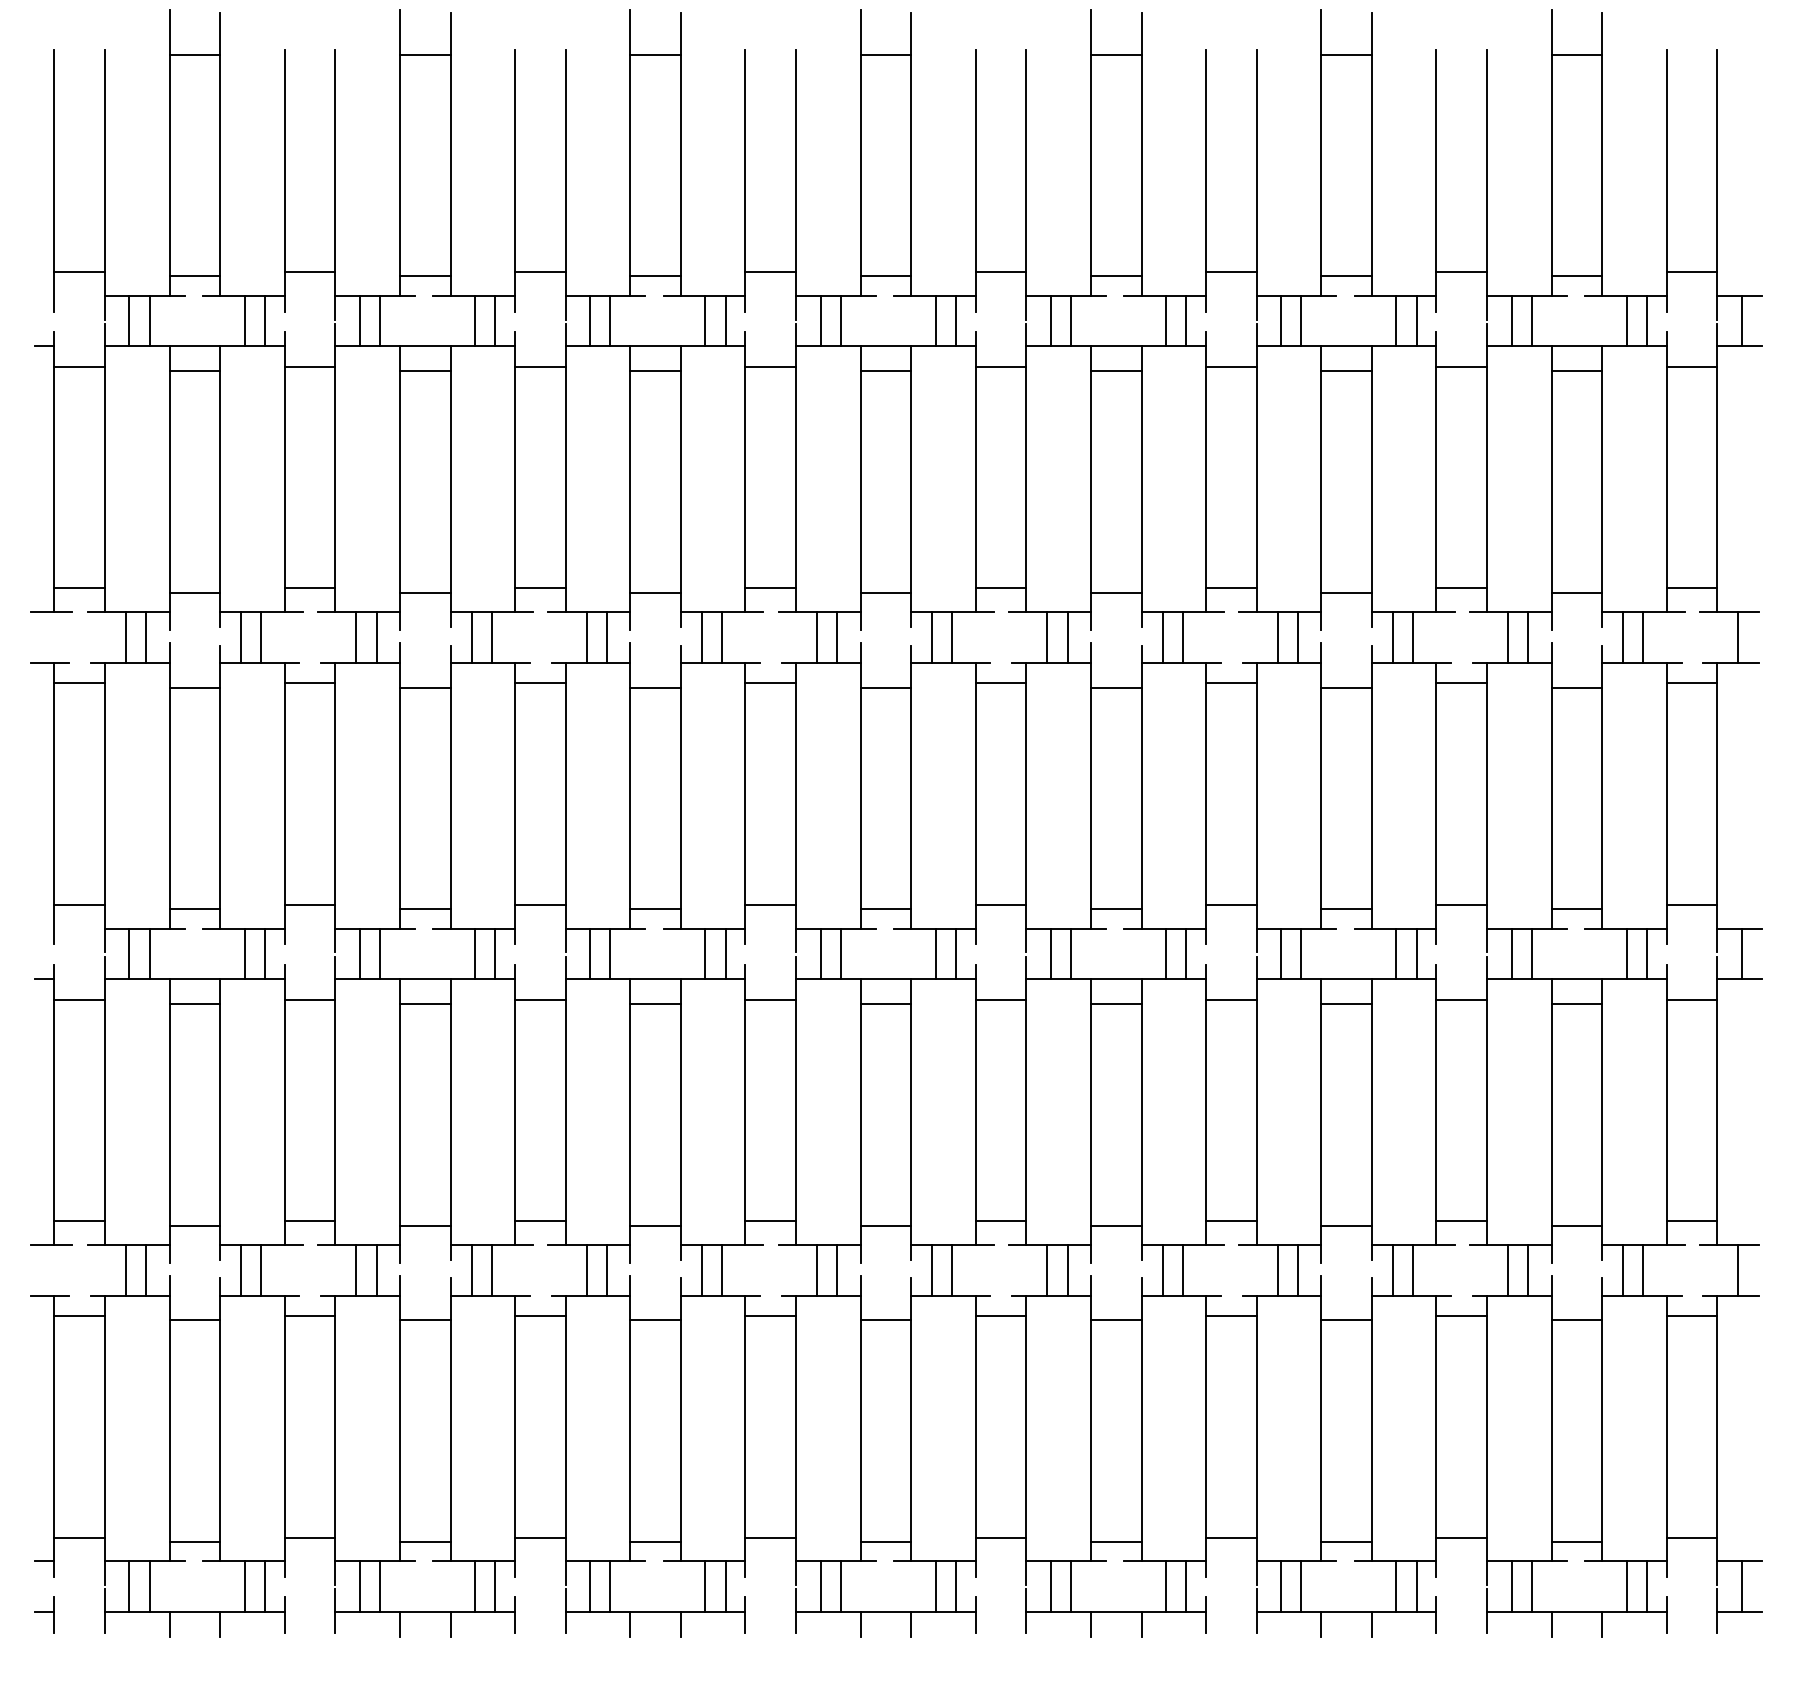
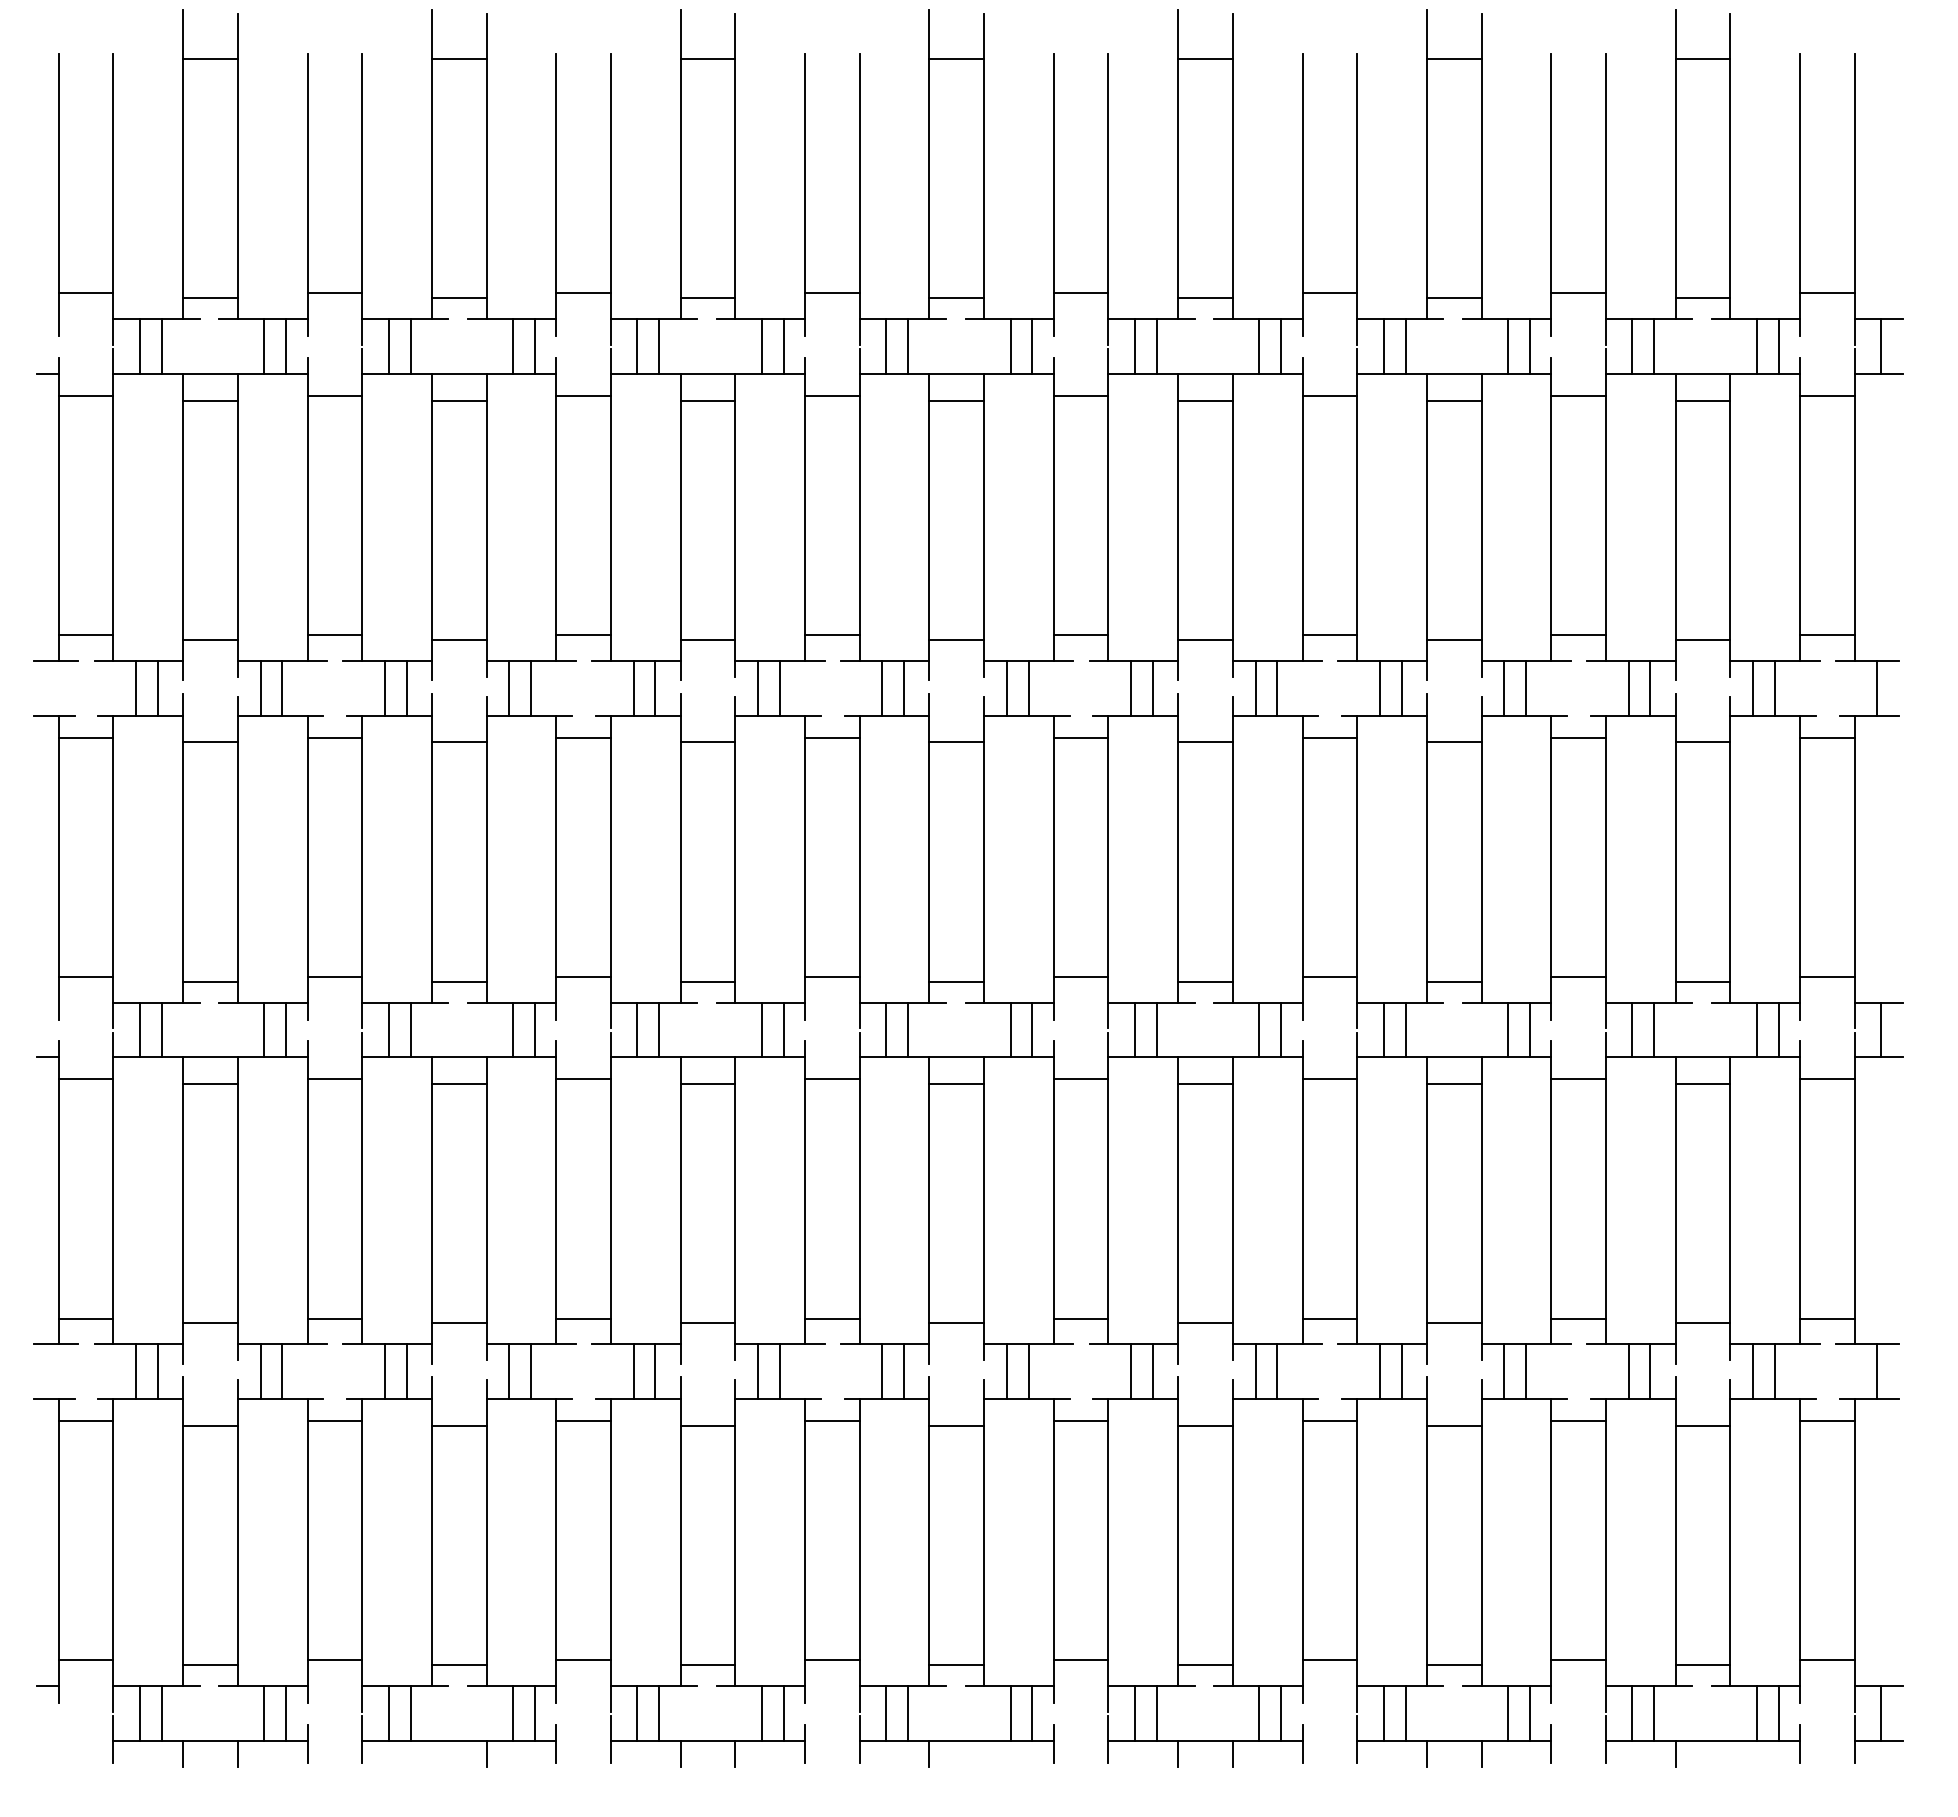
part: (43, 1614) -> (47, 1743), removed
line: (399, 1623) -> (431, 1753), removed
line: (911, 1623) -> (984, 1753), removed
line: (1602, 1623) -> (1730, 1753), removed

